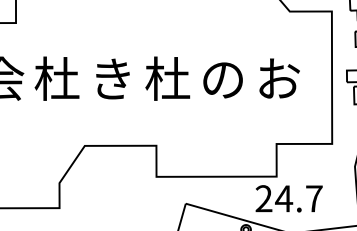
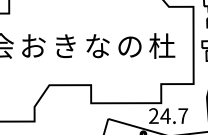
text: (57, 77) -> (33, 45), 杜 -> お
text: (167, 77) -> (97, 45), 杜 -> な
text: (278, 77) -> (162, 45), お -> 杜

